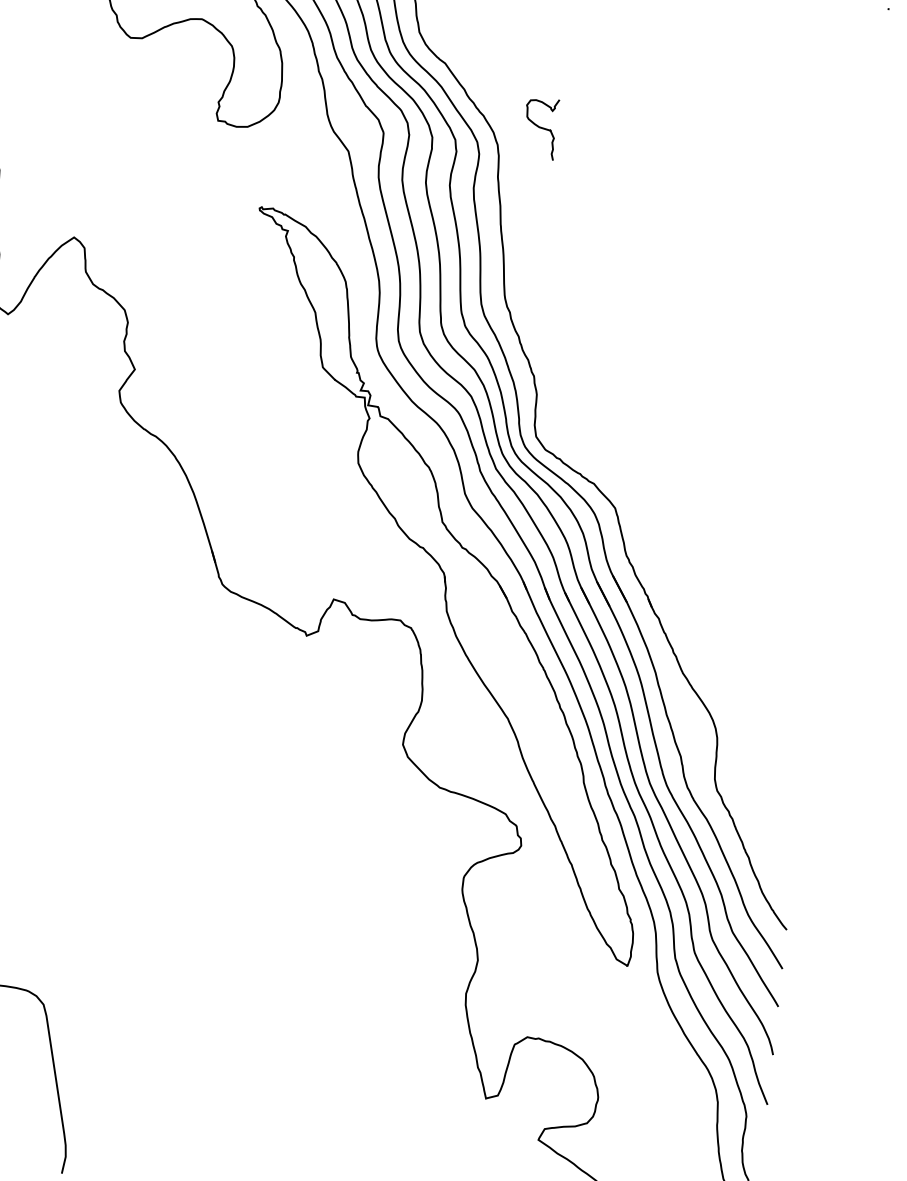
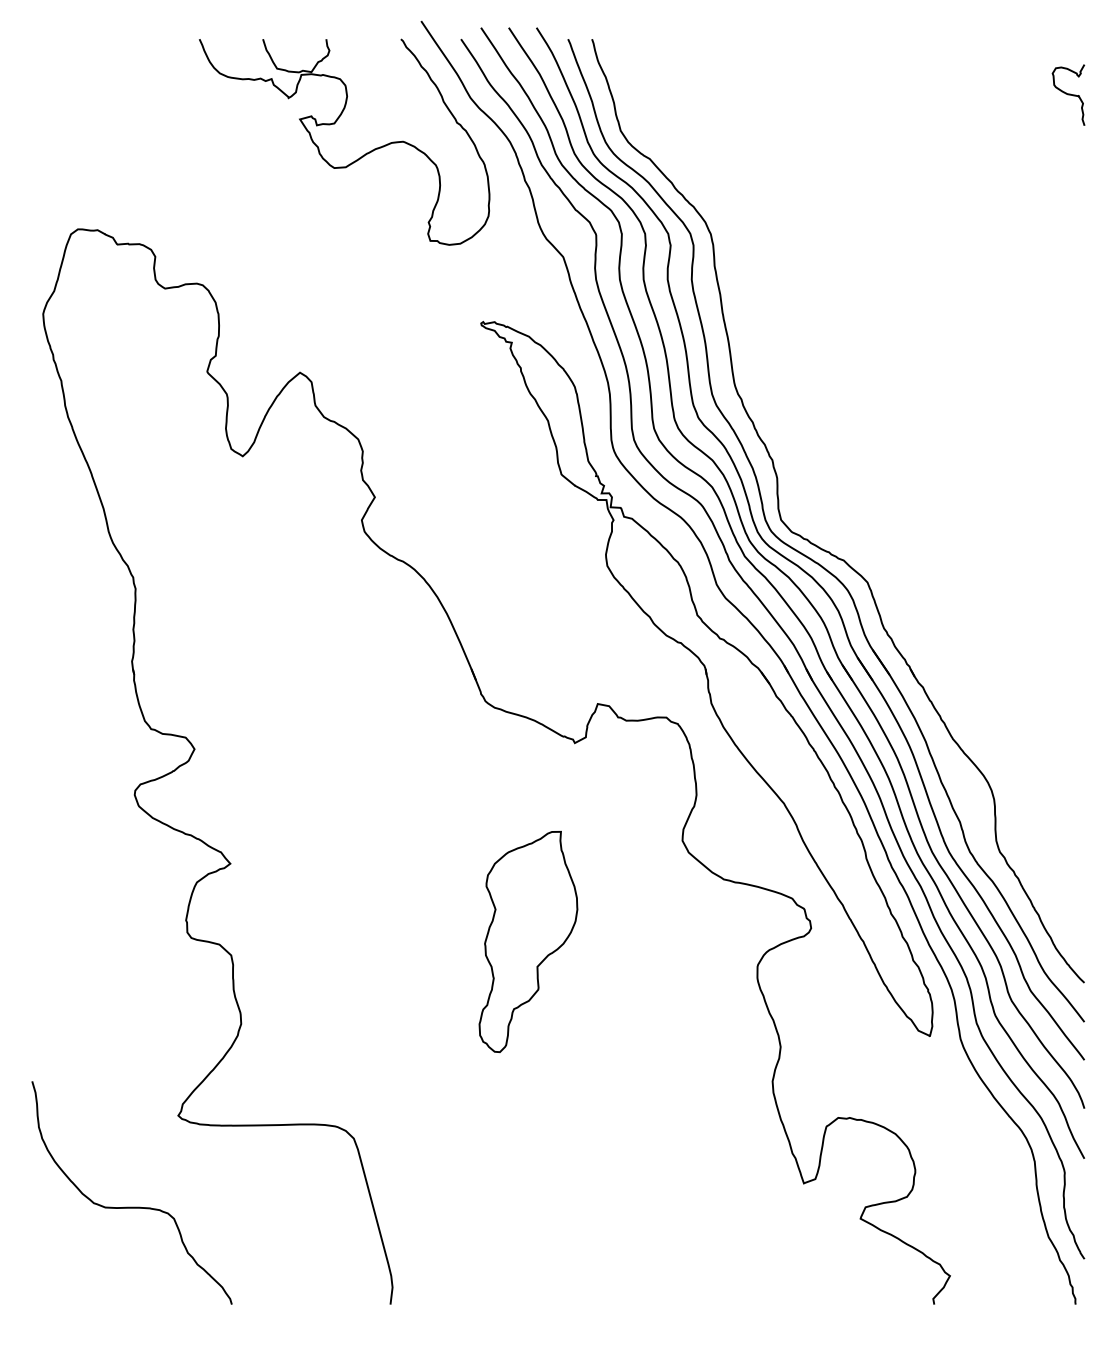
curve: (540, 127) -> (1068, 94), moved
part: (238, 827) -> (528, 941), added

